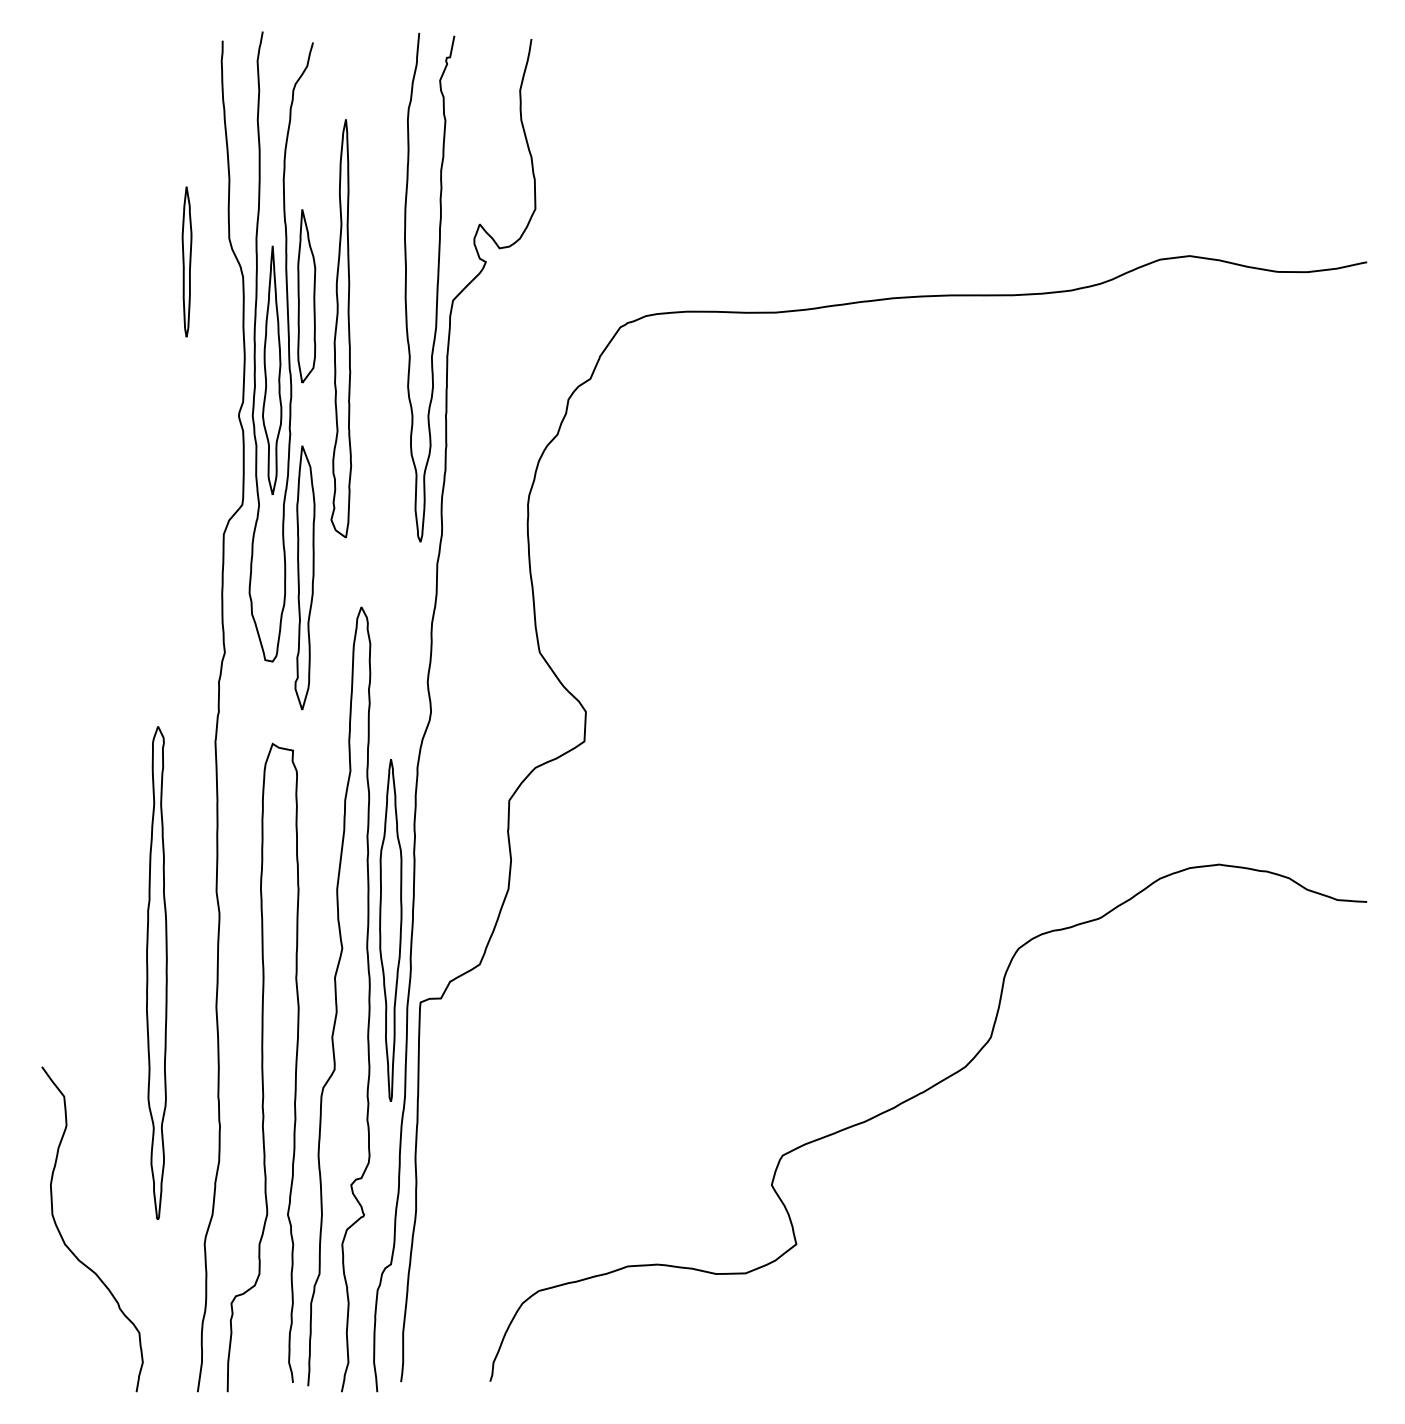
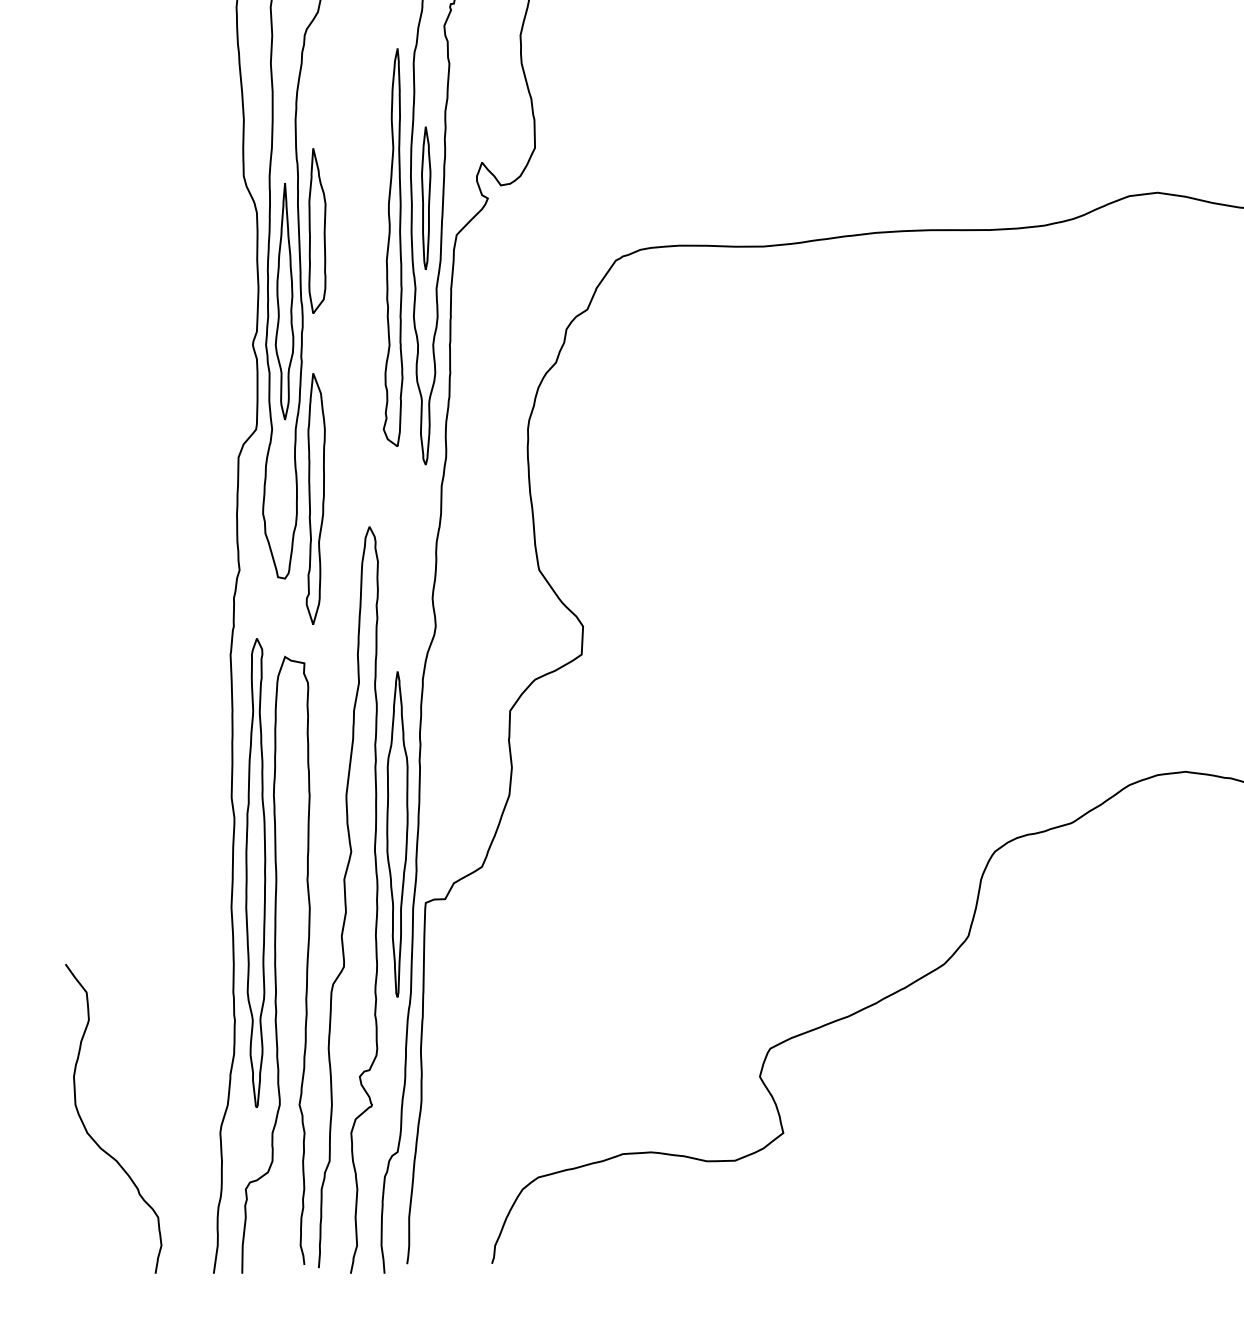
part: (186, 261) -> (425, 197), moved
part: (341, 328) -> (393, 247), moved
part: (156, 972) -> (255, 872), moved

